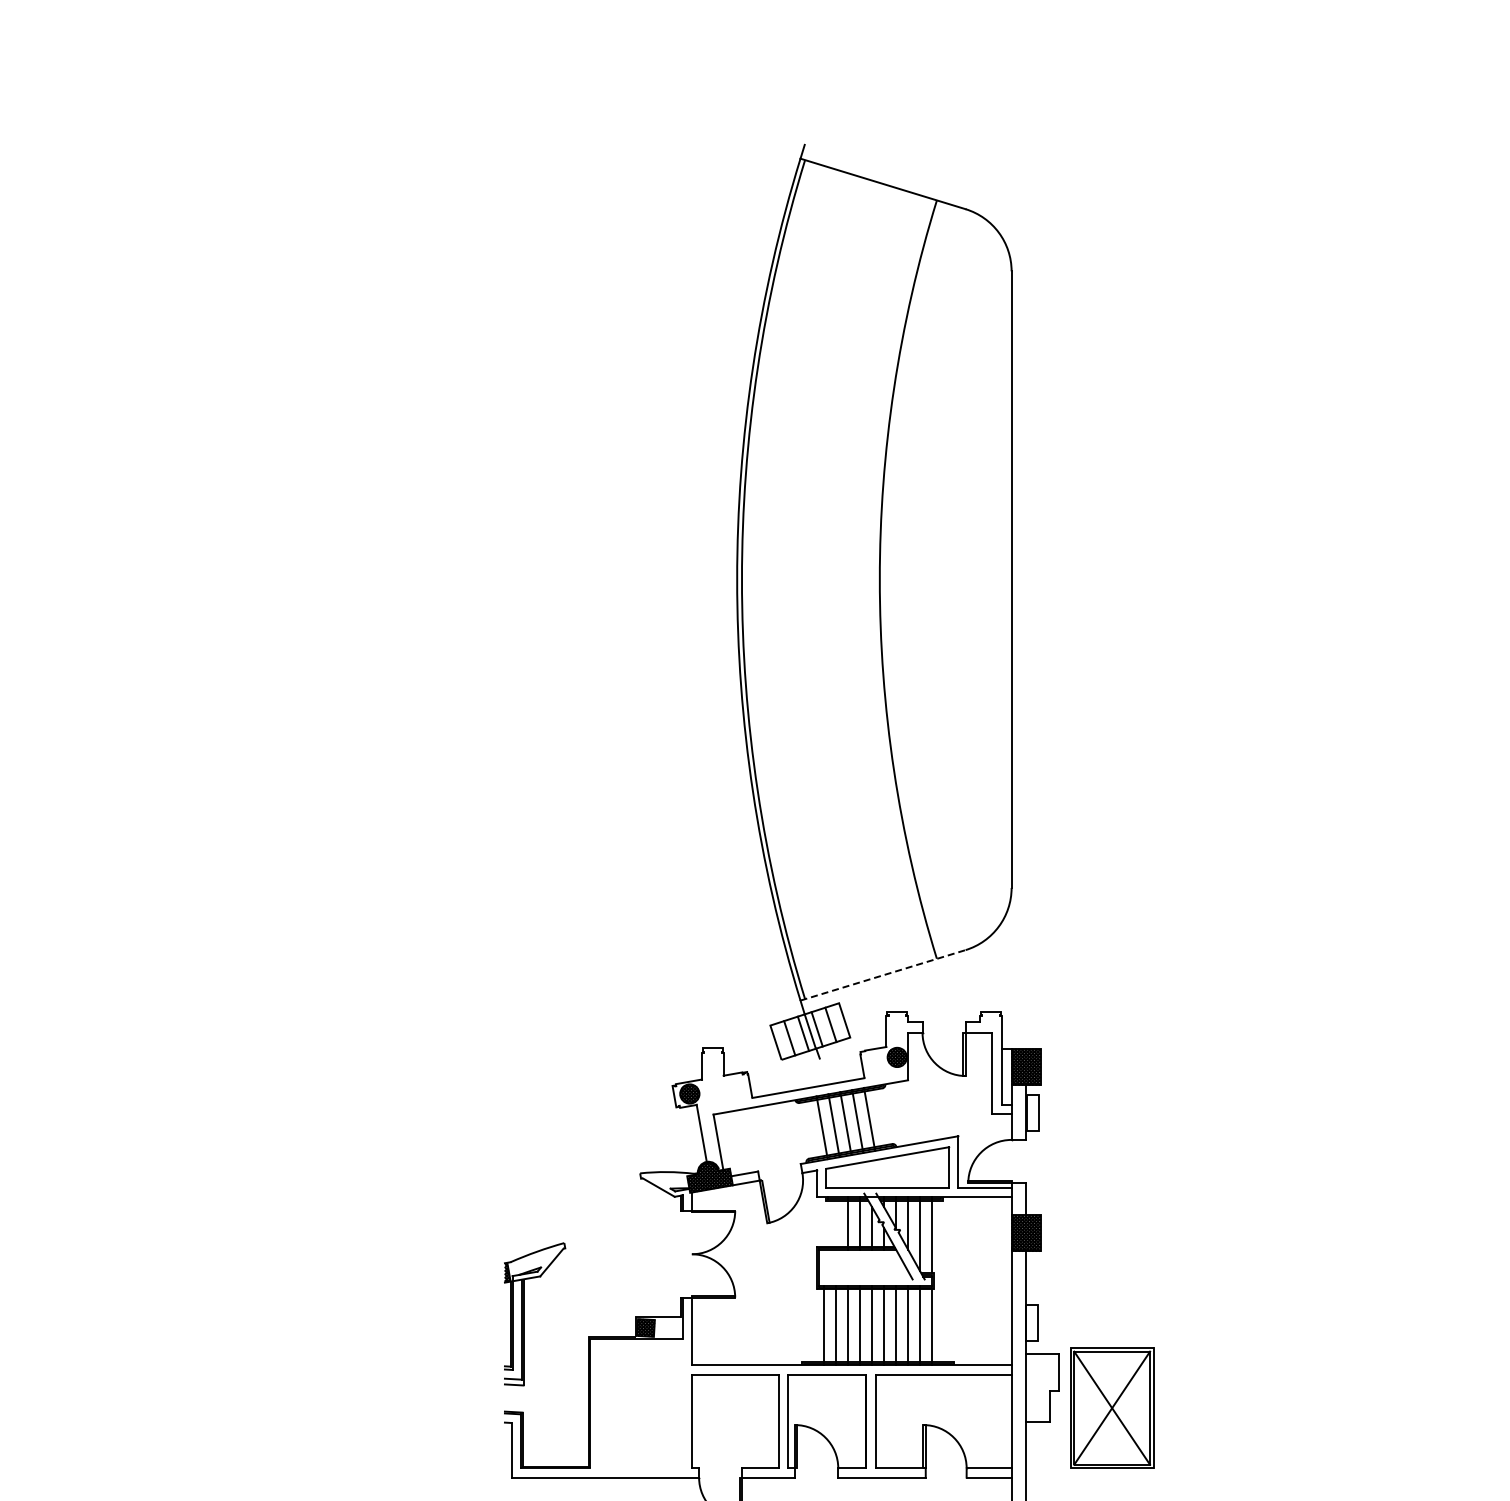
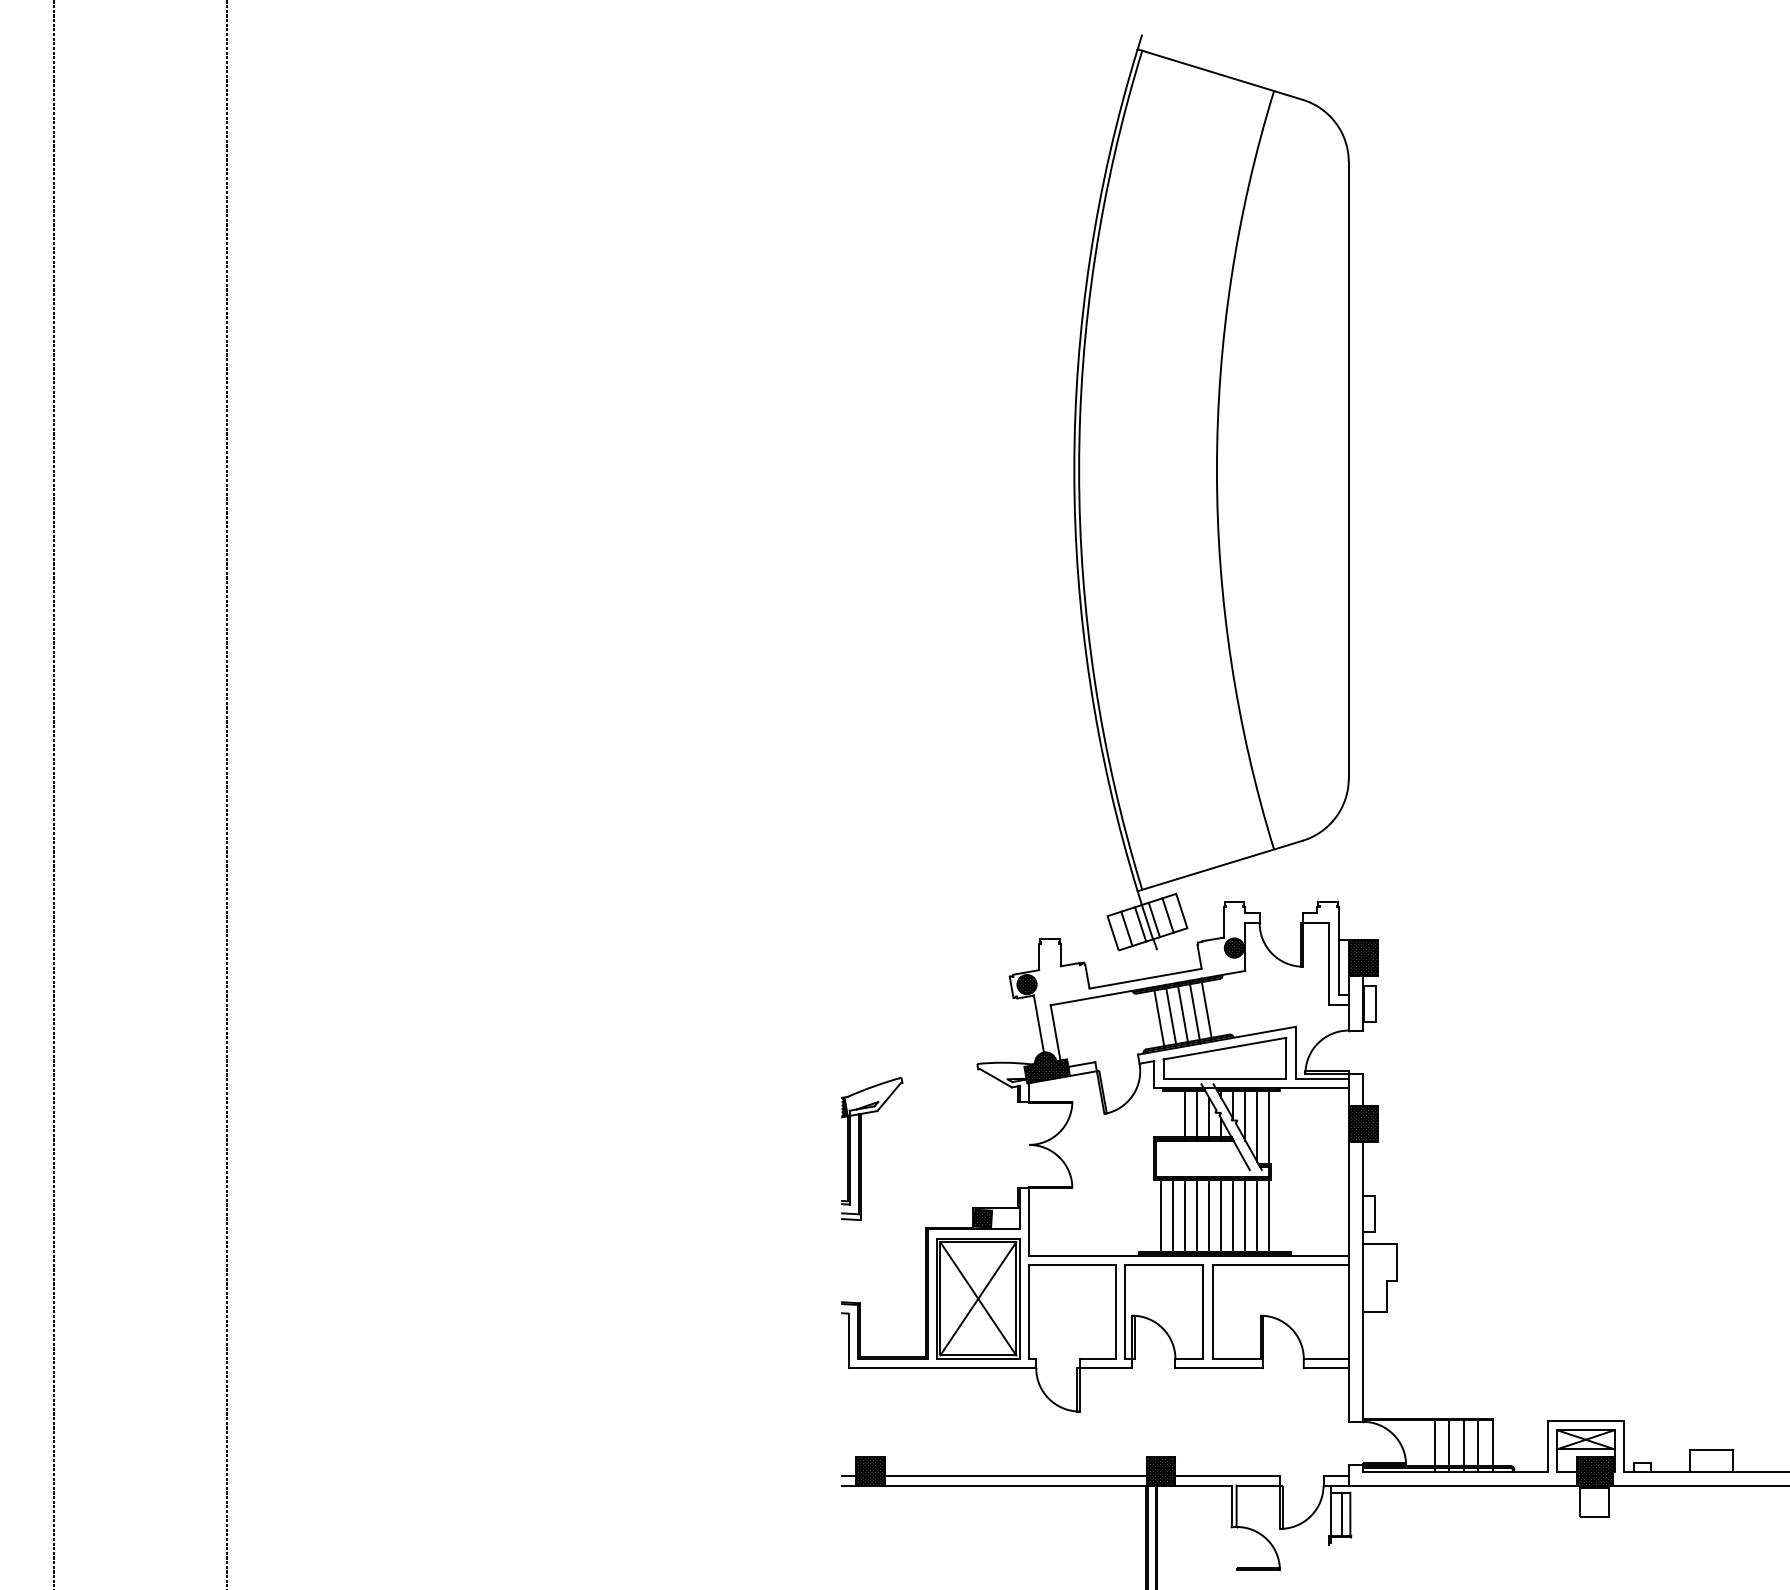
line: (883, 974) -> (1220, 865), dashed -> solid
part: (524, 1313) -> (861, 1148), moved
part: (1112, 1407) -> (978, 1298), moved

